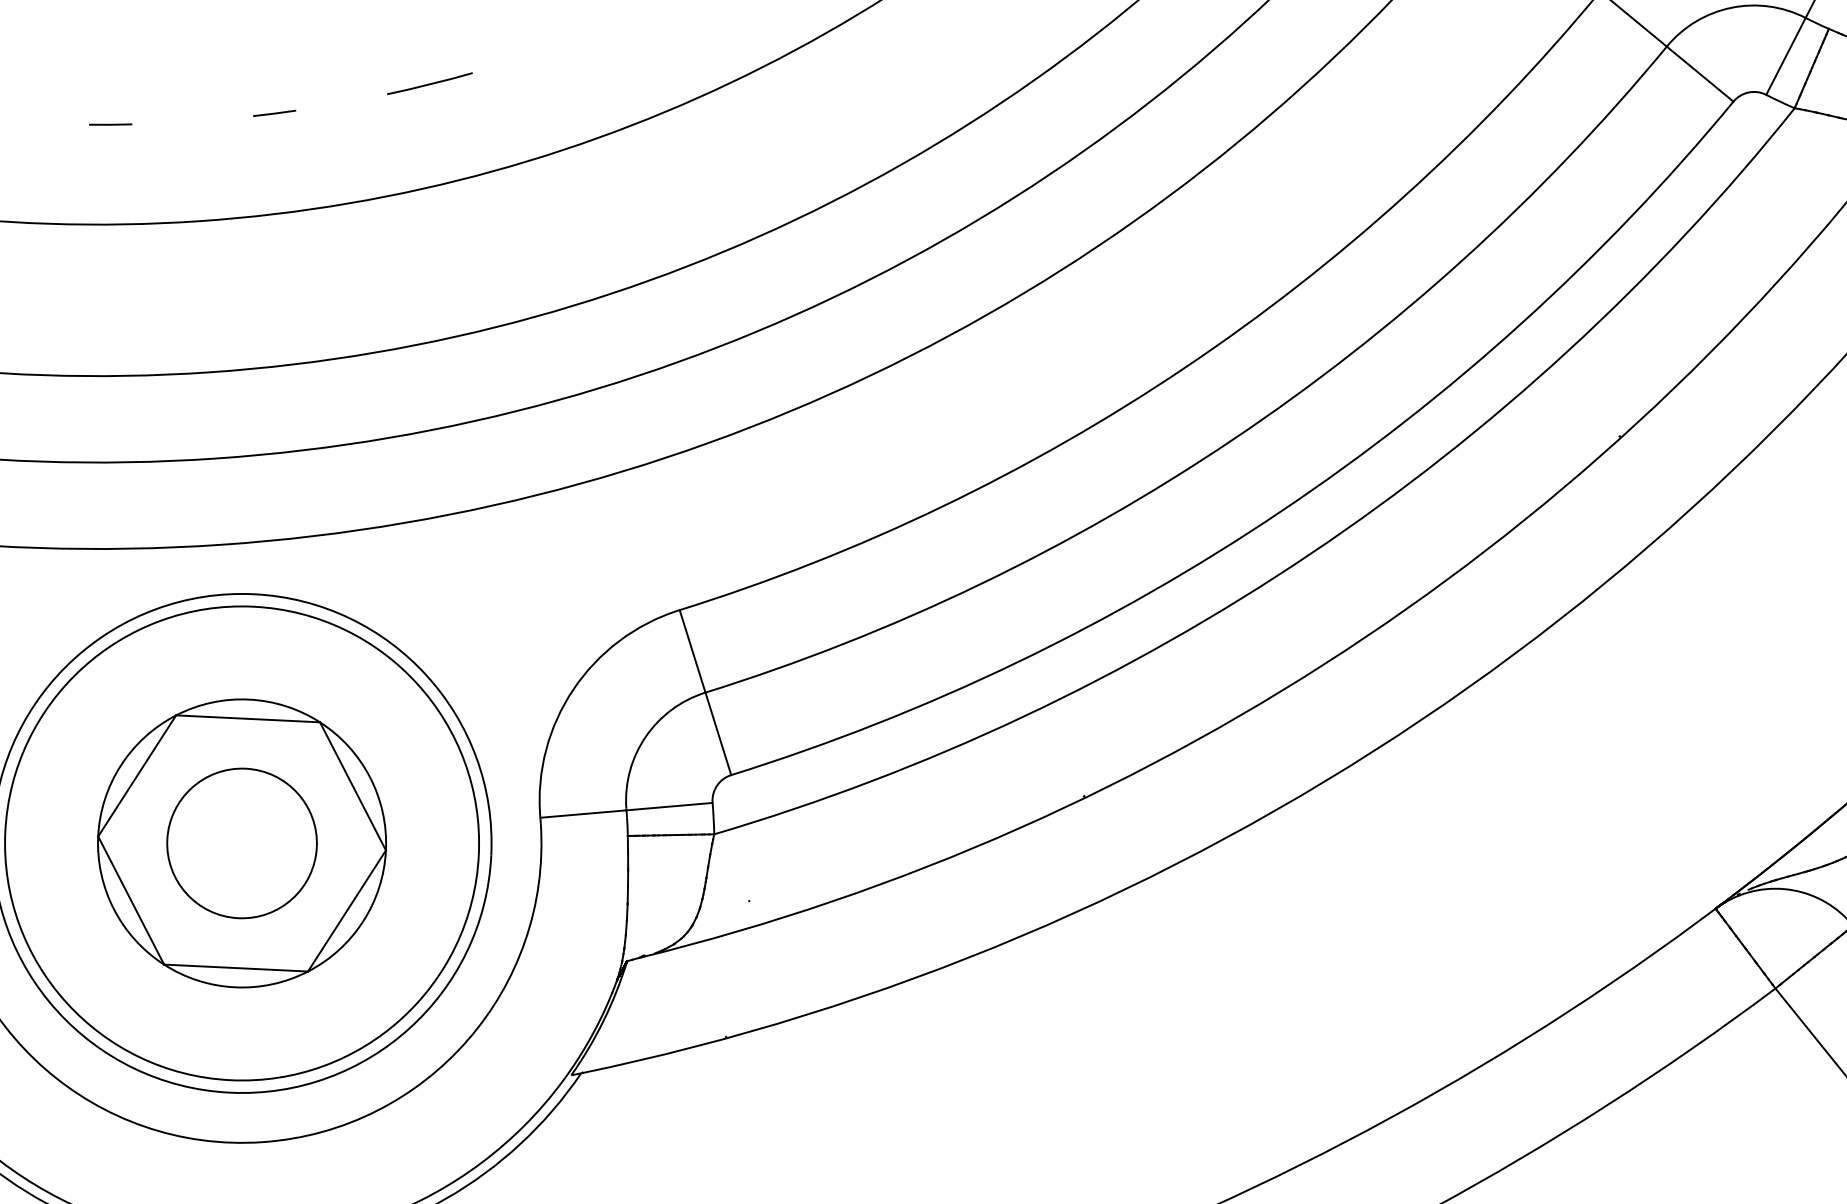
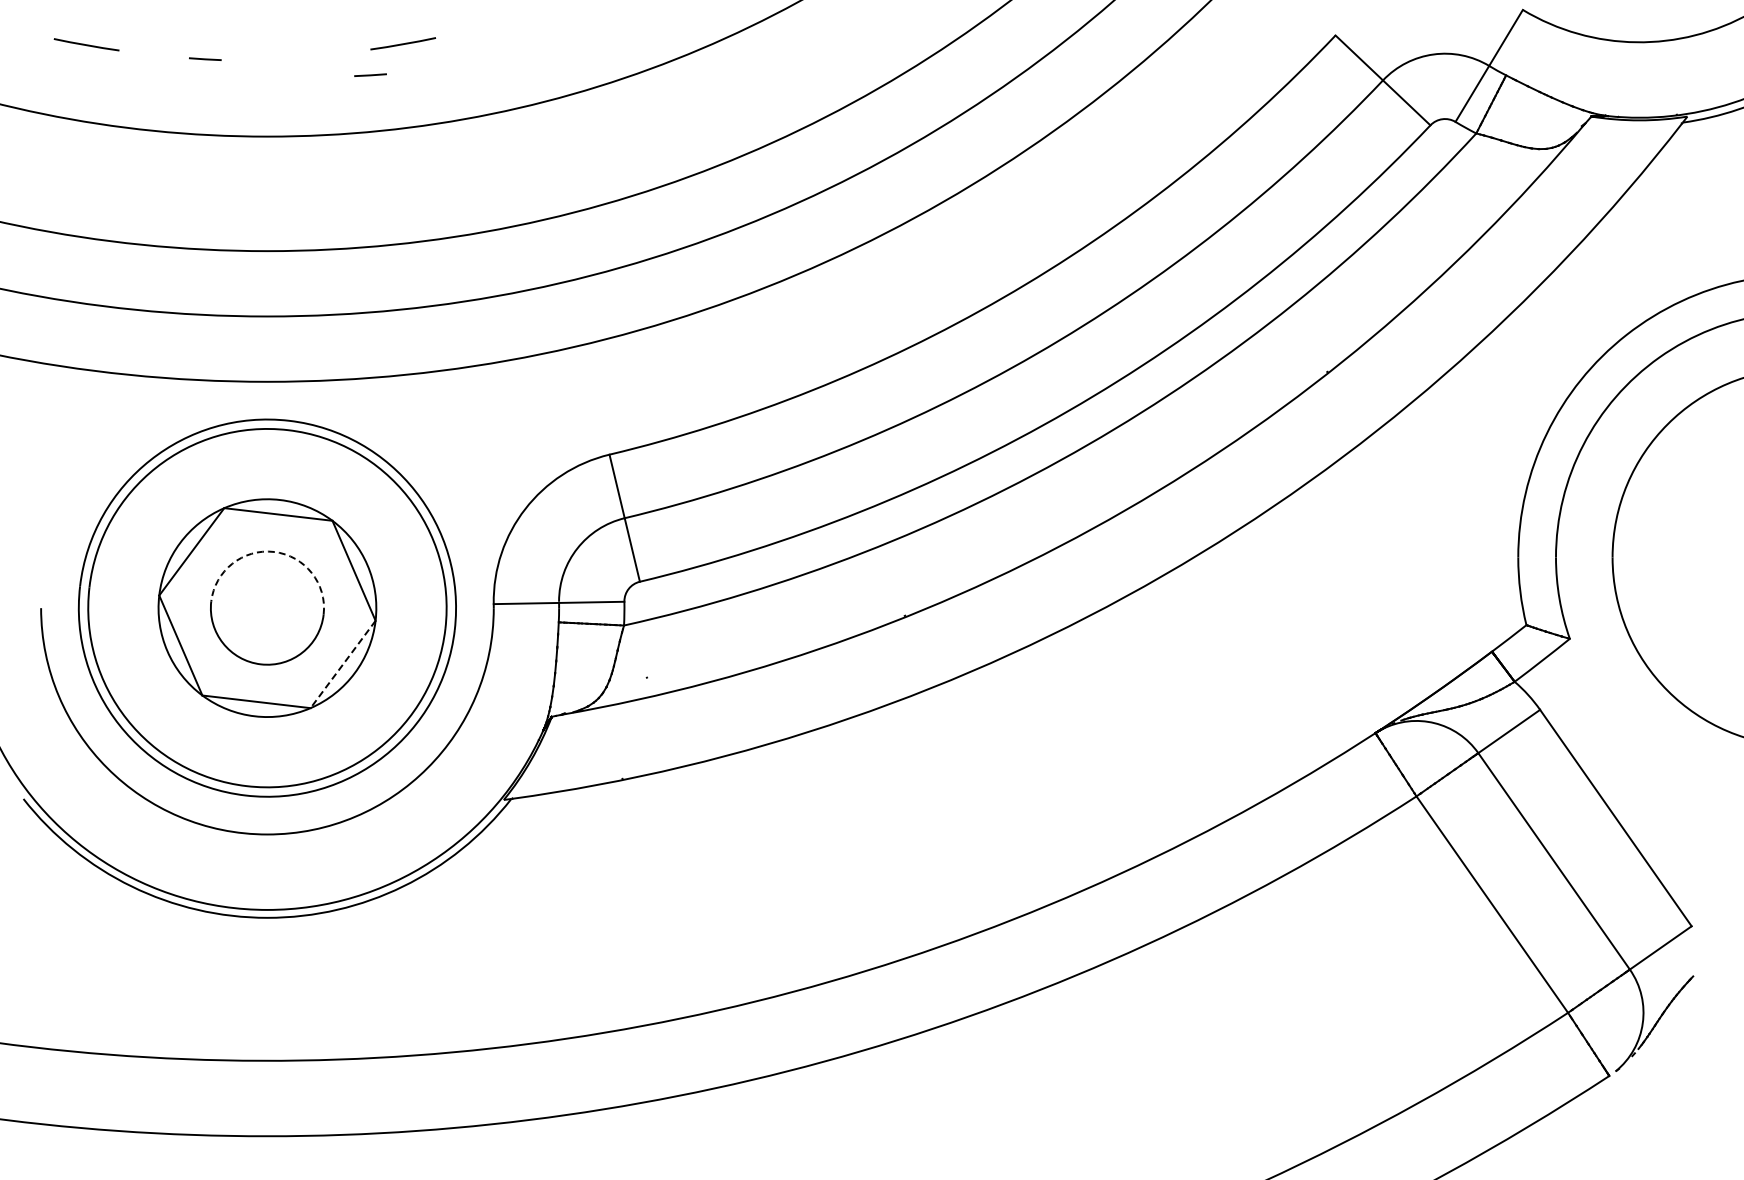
line: (428, 83) -> (402, 43), moved
line: (274, 112) -> (370, 74), moved
arc: (246, 768) -> (274, 551), solid -> dashed
line: (346, 911) -> (342, 664), solid -> dashed

